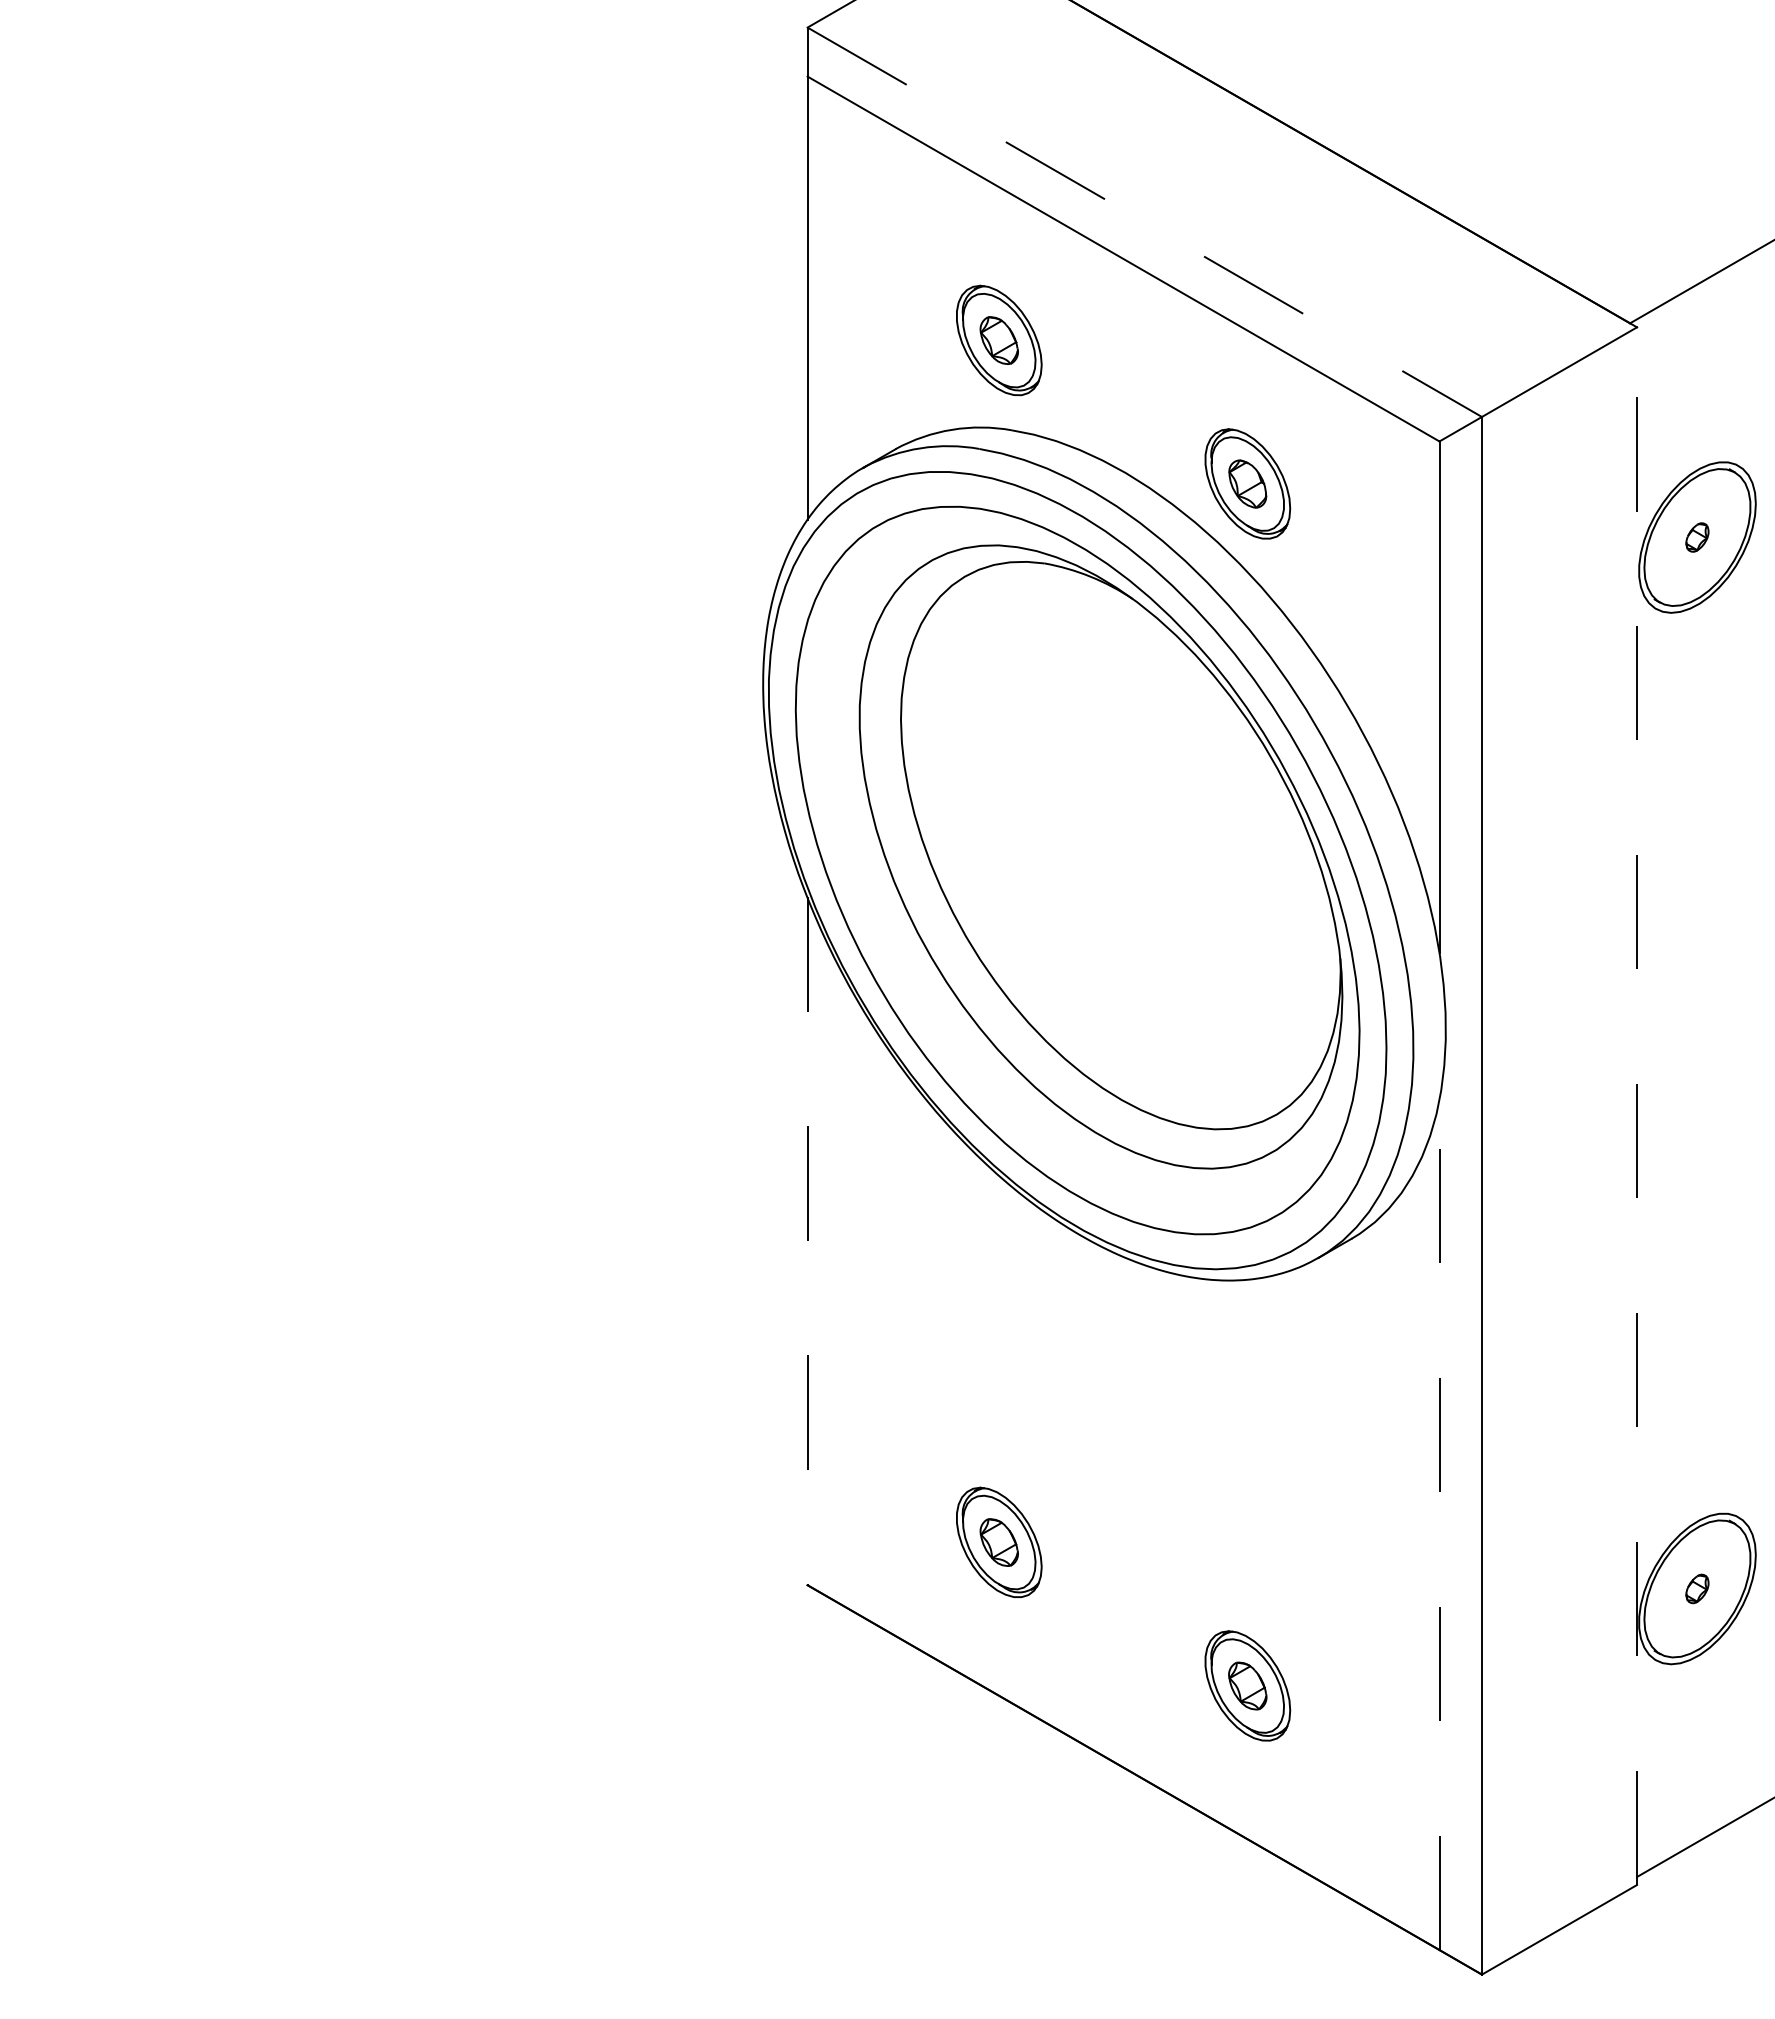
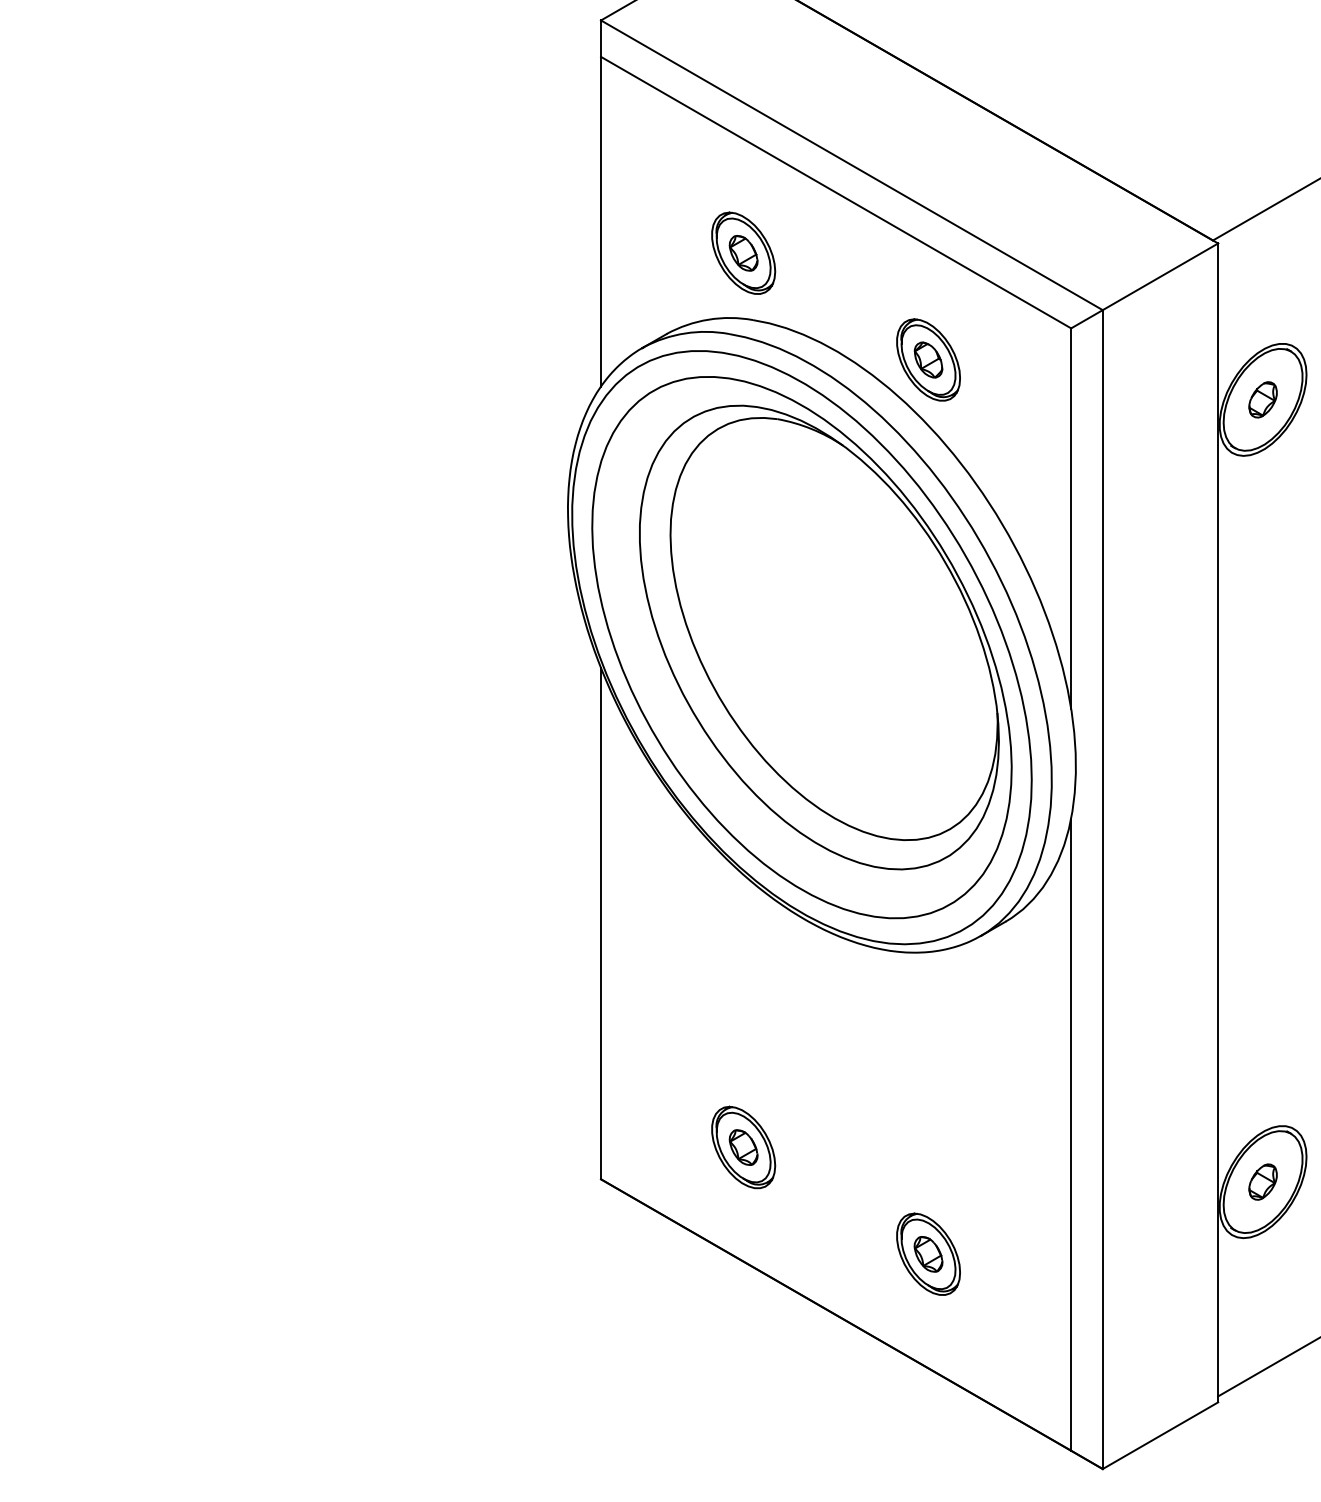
line: (1145, 222) -> (852, 165), dashed -> solid
part: (1697, 537) -> (1263, 399), size x1.67
line: (1637, 1106) -> (1218, 823), dashed -> solid
line: (807, 1241) -> (600, 923), dashed -> solid
line: (1439, 1525) -> (1071, 1134), dashed -> solid
part: (1697, 1588) -> (1263, 1181), size x1.67

